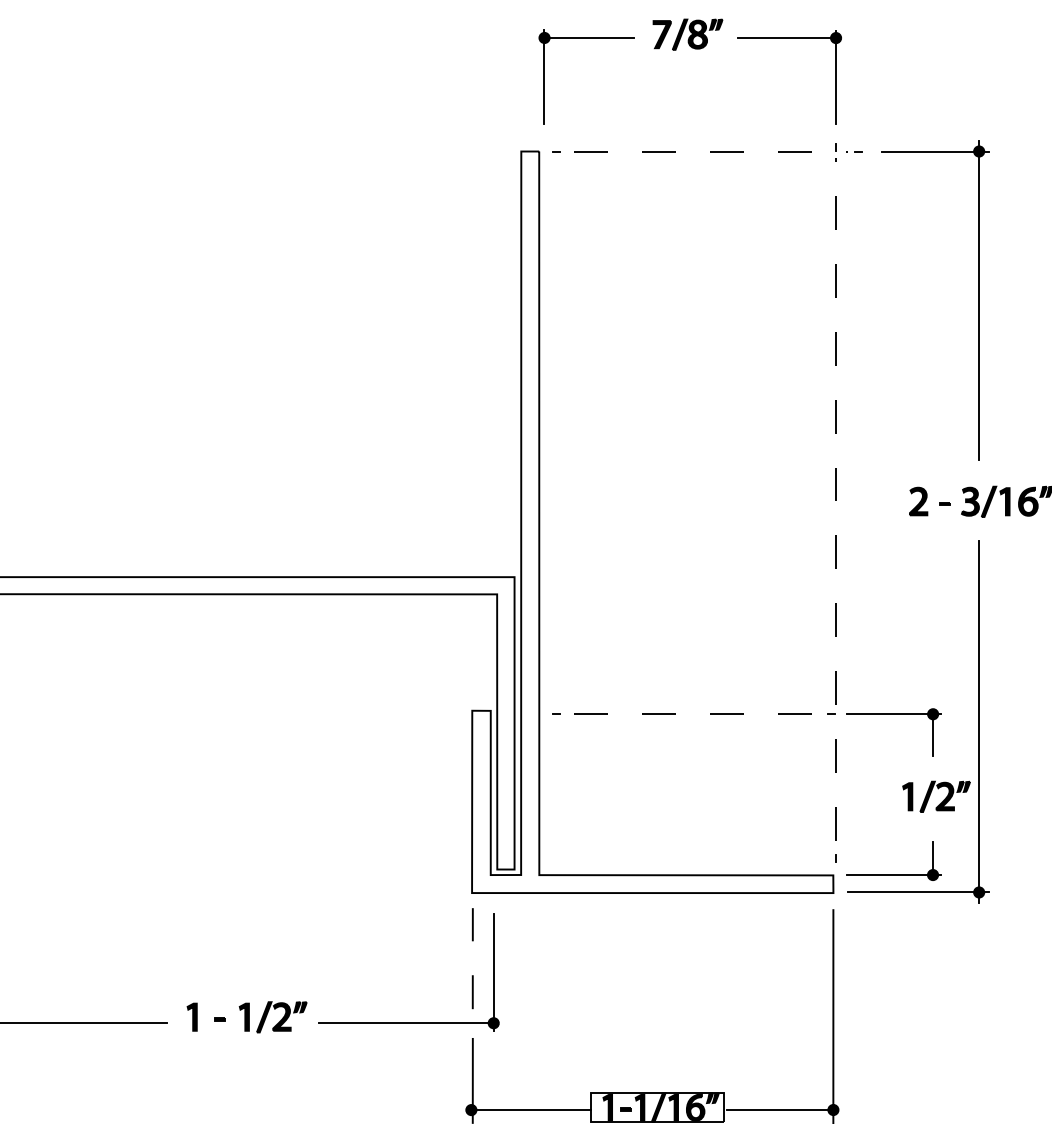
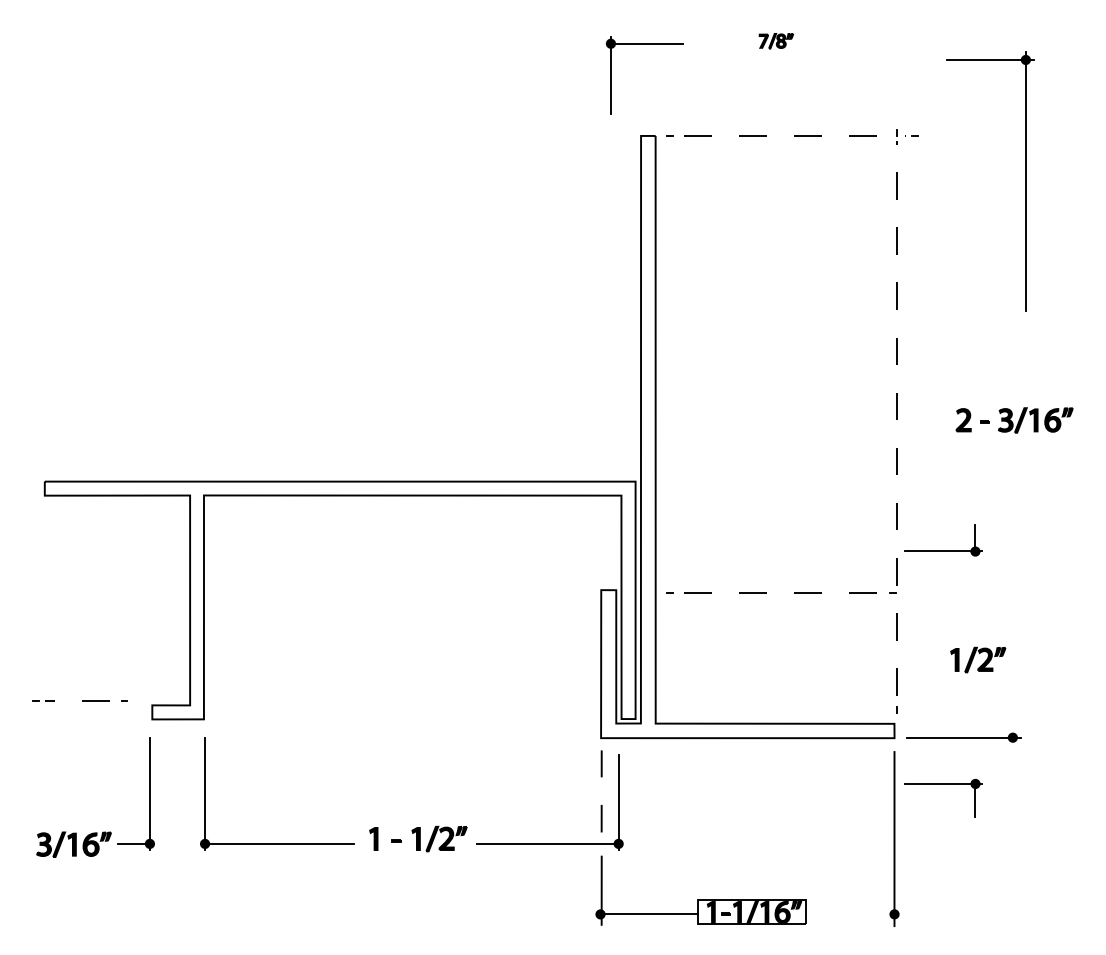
part: (688, 35) -> (776, 41), size x0.6
part: (585, 38) -> (644, 44), moved
part: (789, 38) -> (858, 44), removed
part: (978, 301) -> (1025, 181), moved
part: (893, 714) -> (943, 784), moved
line: (978, 721) -> (1012, 598), removed
part: (893, 873) -> (943, 550), moved
line: (777, 1110) -> (849, 914), removed

